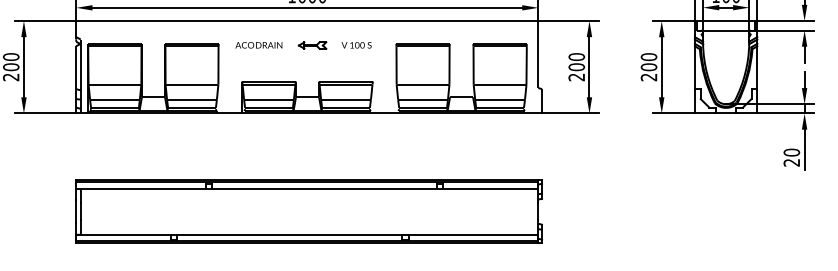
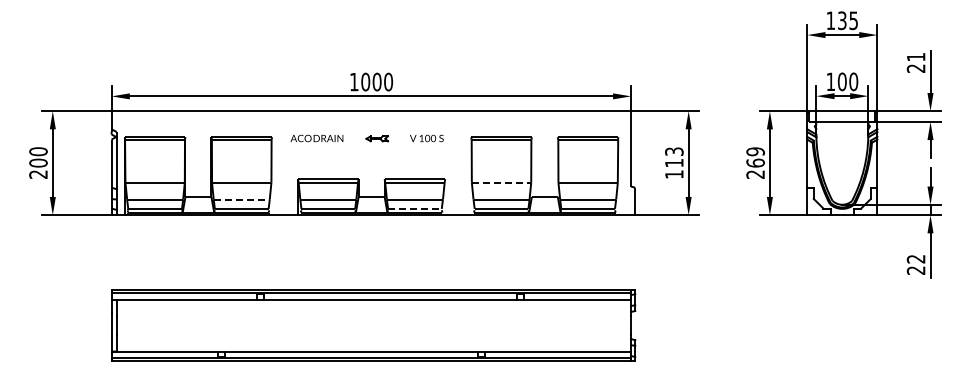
part: (311, 45) -> (376, 138), size x0.7
text: (648, 62) -> (755, 157), 200 -> 269
text: (576, 66) -> (674, 162), 200 -> 113
line: (423, 84) -> (501, 182), solid -> dashed
line: (192, 99) -> (242, 199), solid -> dashed
line: (345, 107) -> (414, 208), solid -> dashed
text: (791, 152) -> (915, 258), 20 -> 22

